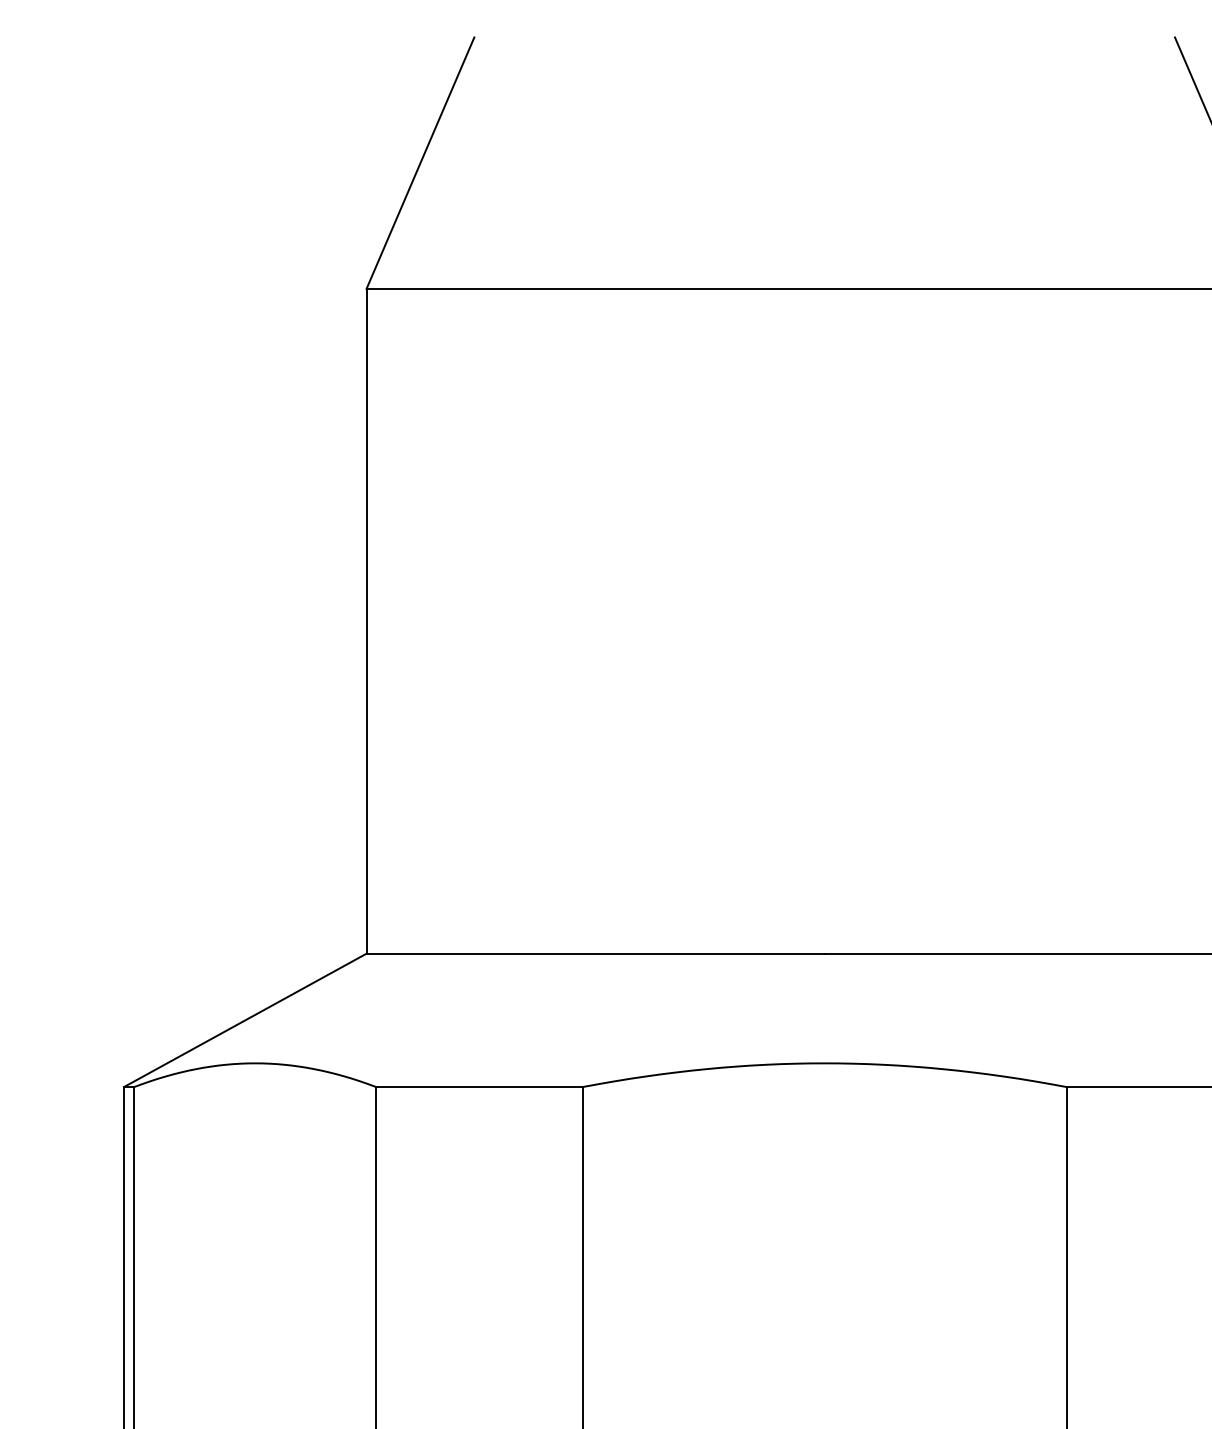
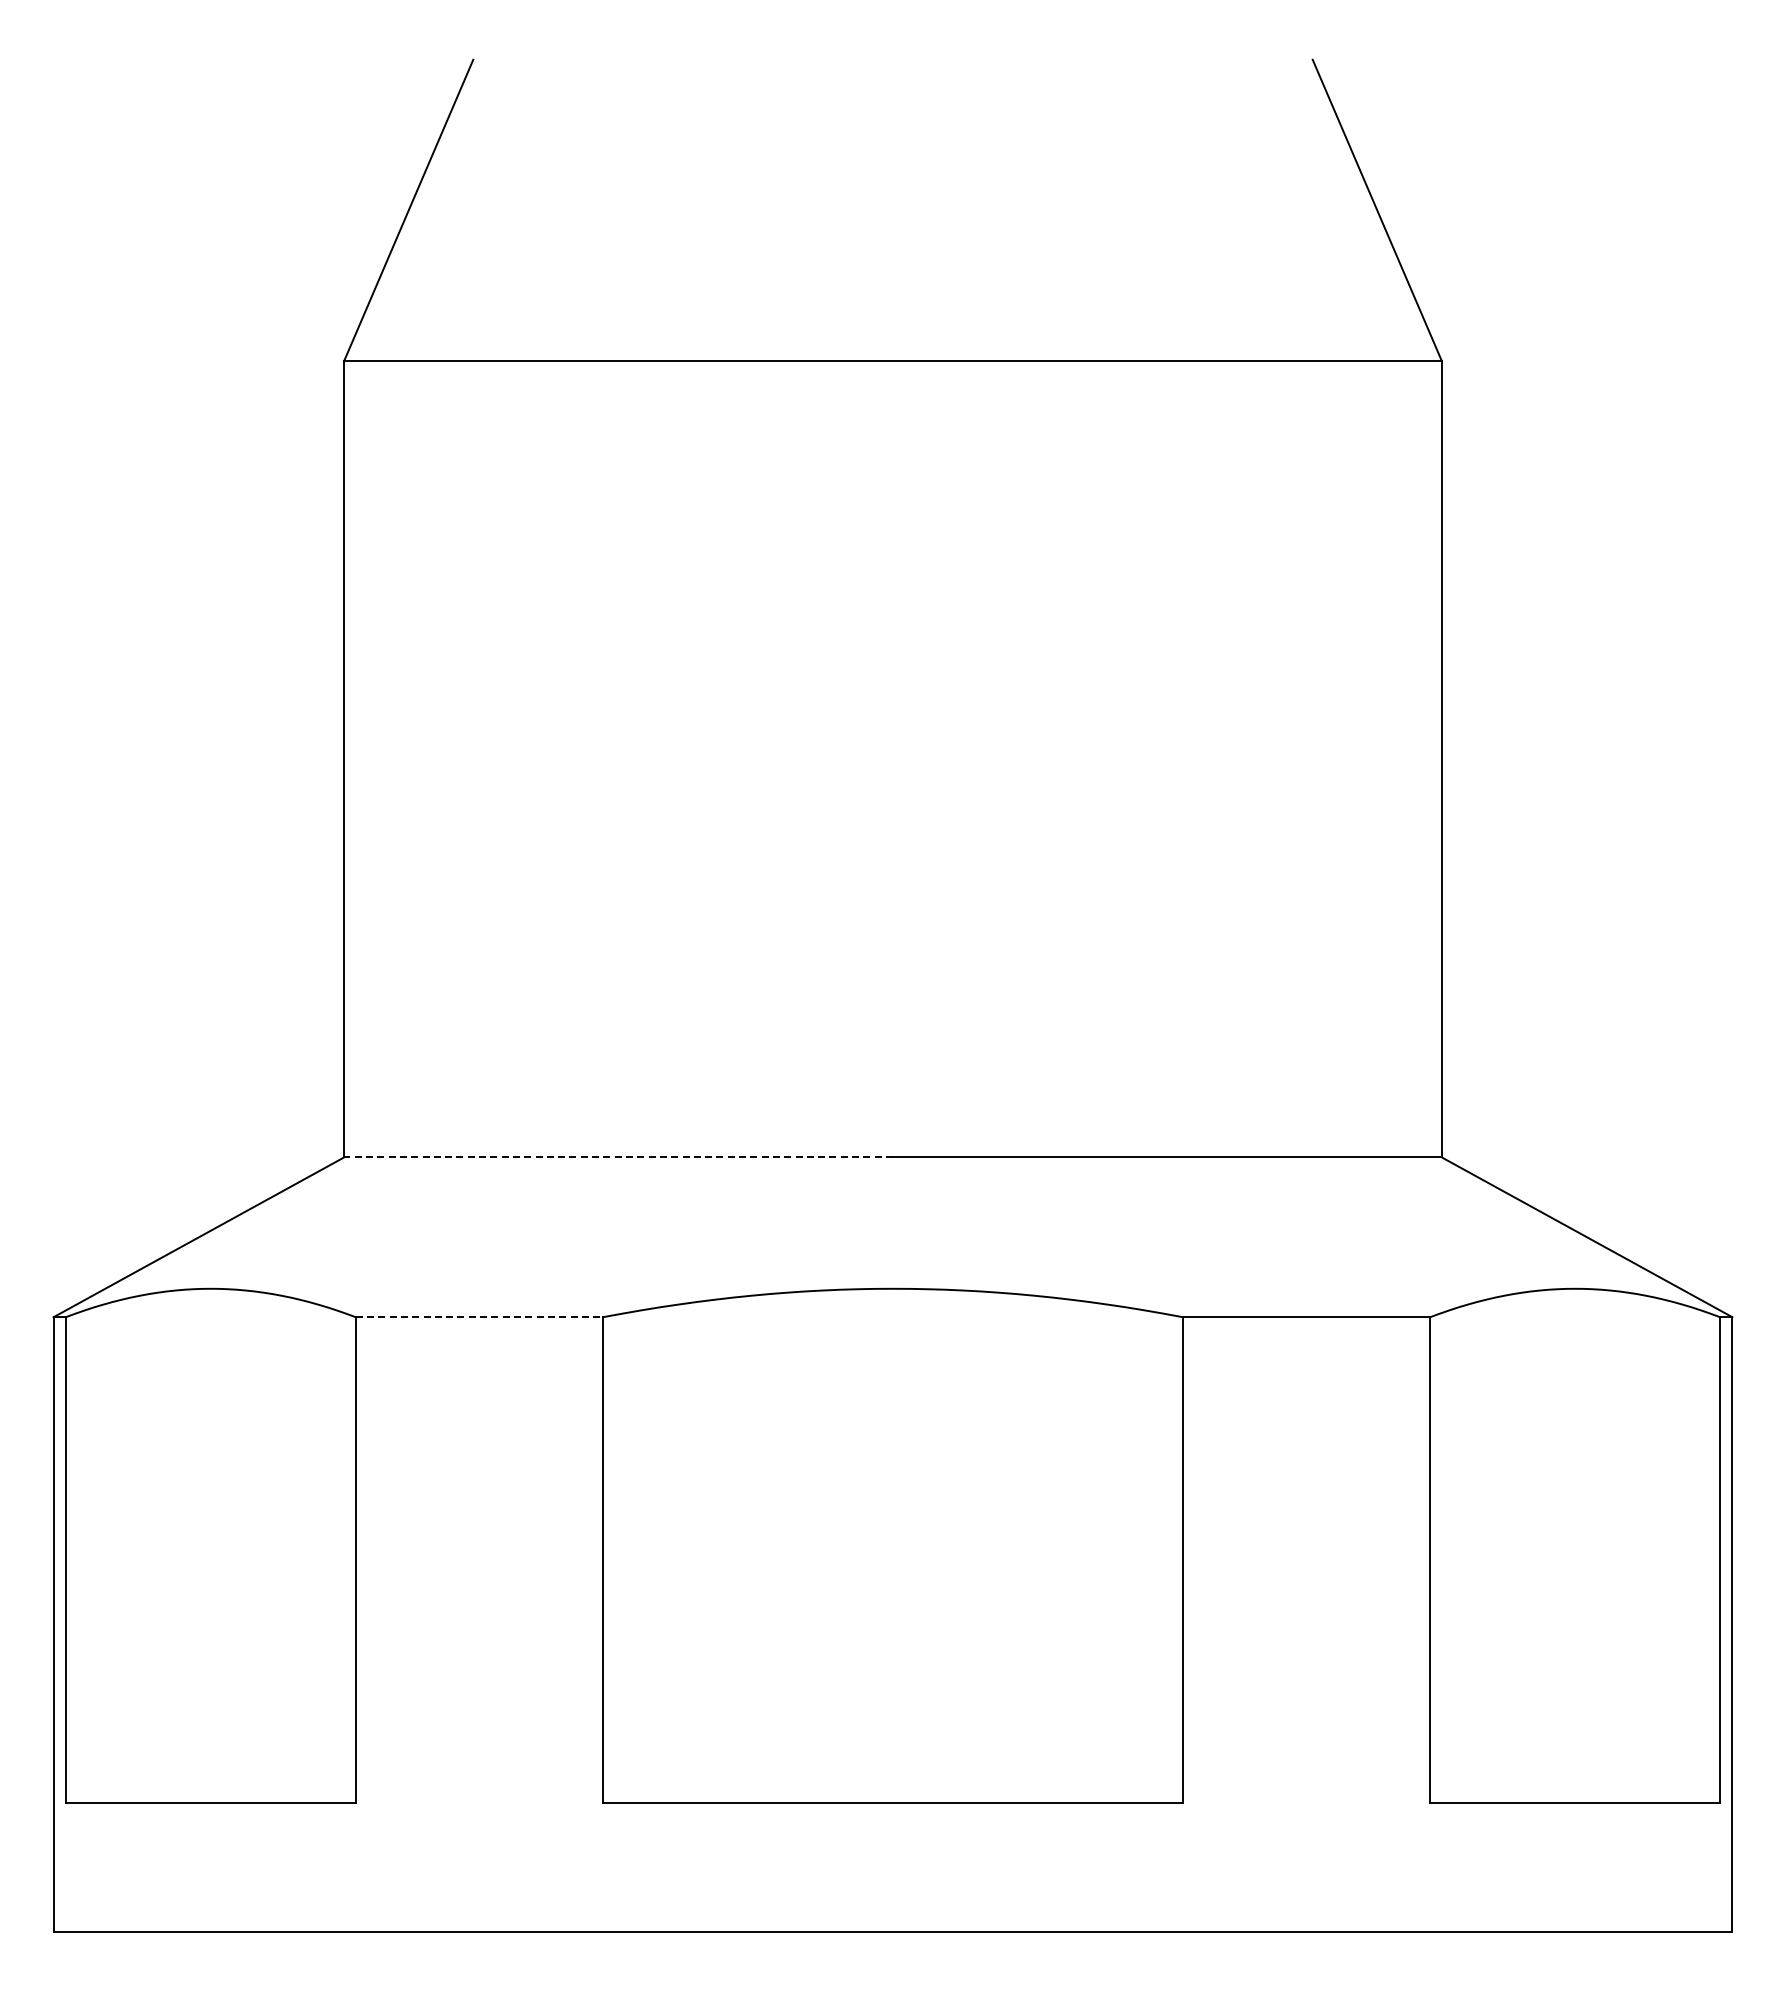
line: (595, 953) -> (618, 1157), solid -> dashed
line: (479, 1087) -> (479, 1317), solid -> dashed

